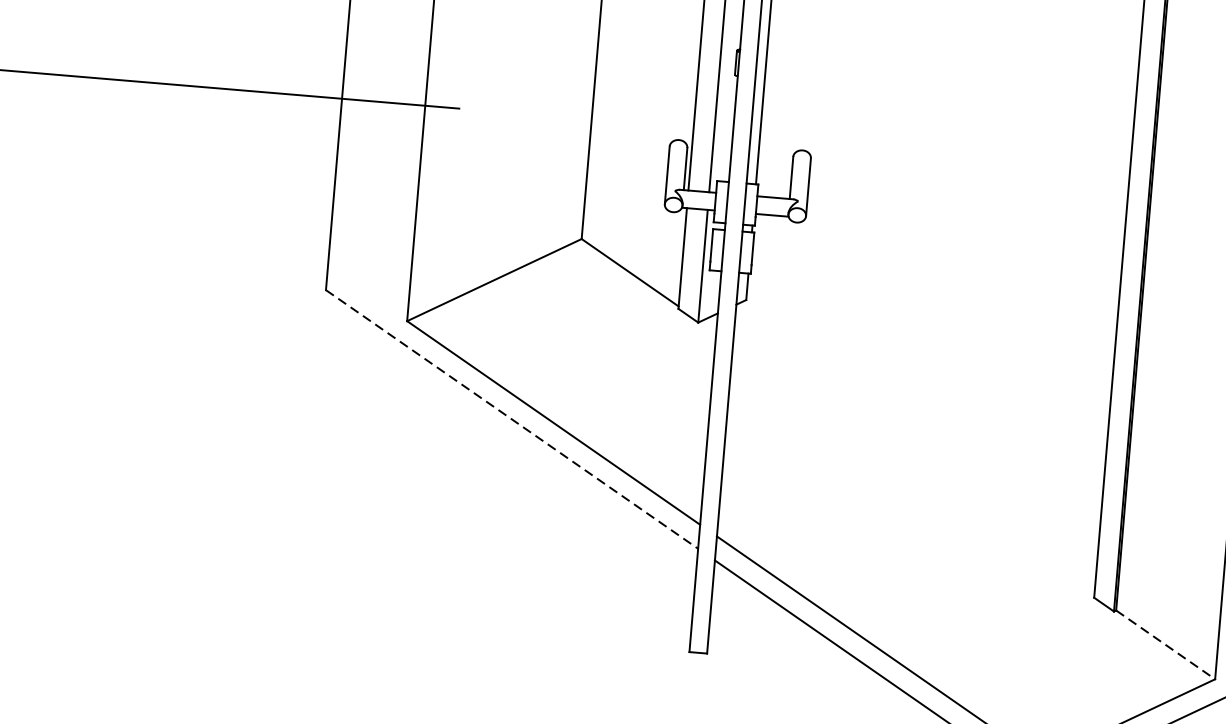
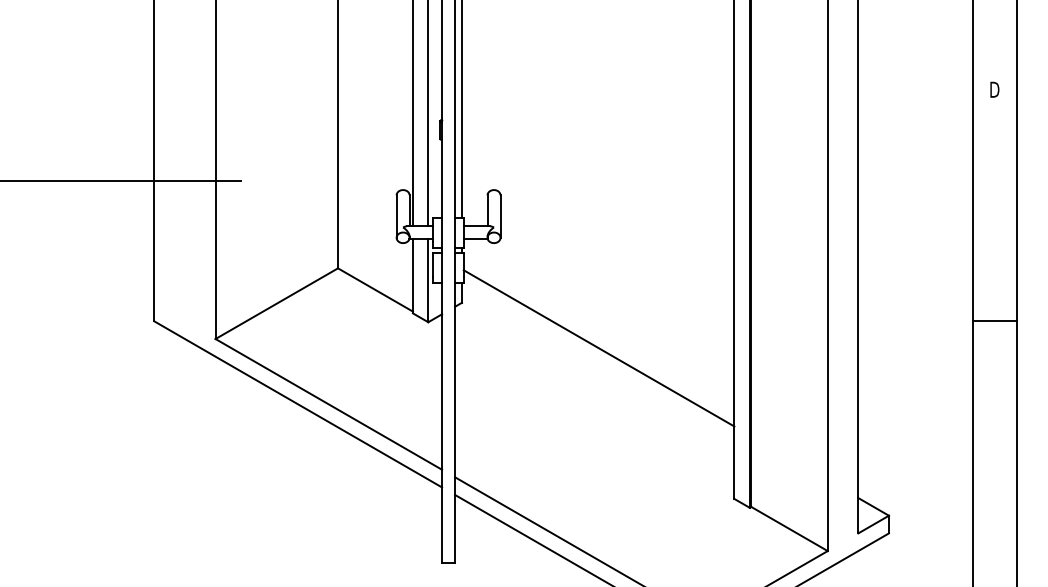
line: (926, 377) -> (598, 348), added
line: (512, 419) -> (298, 404), dashed -> solid
line: (1165, 645) -> (789, 529), dashed -> solid

